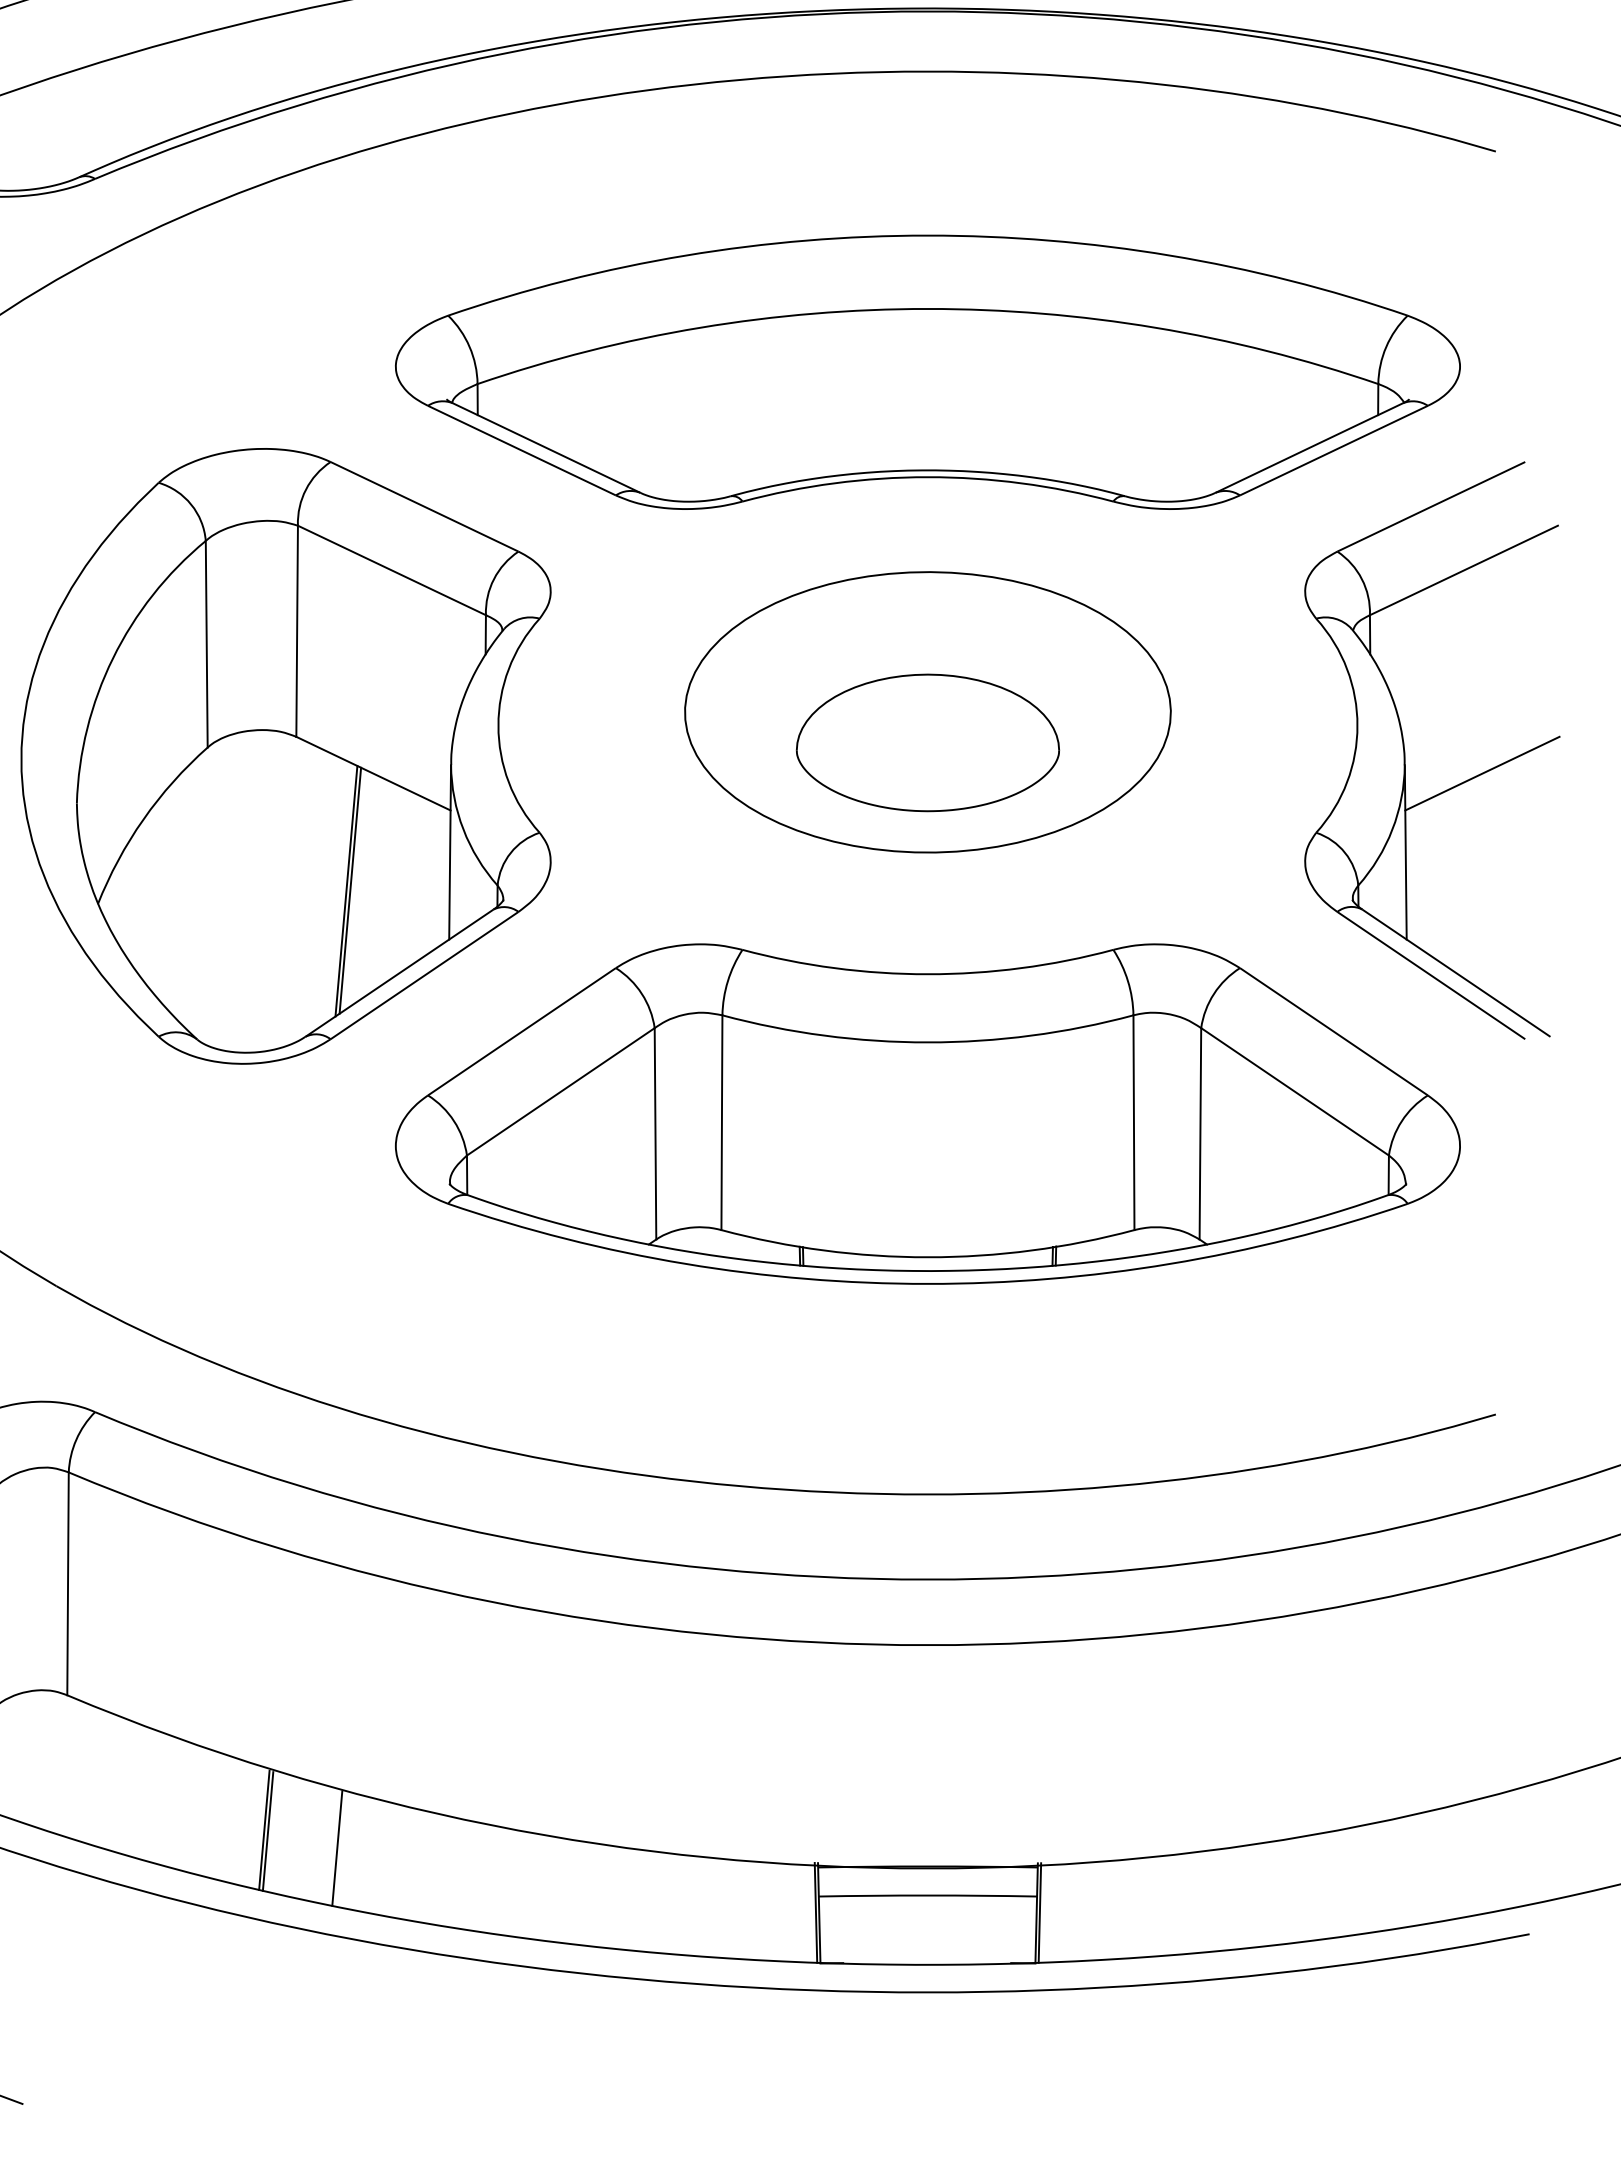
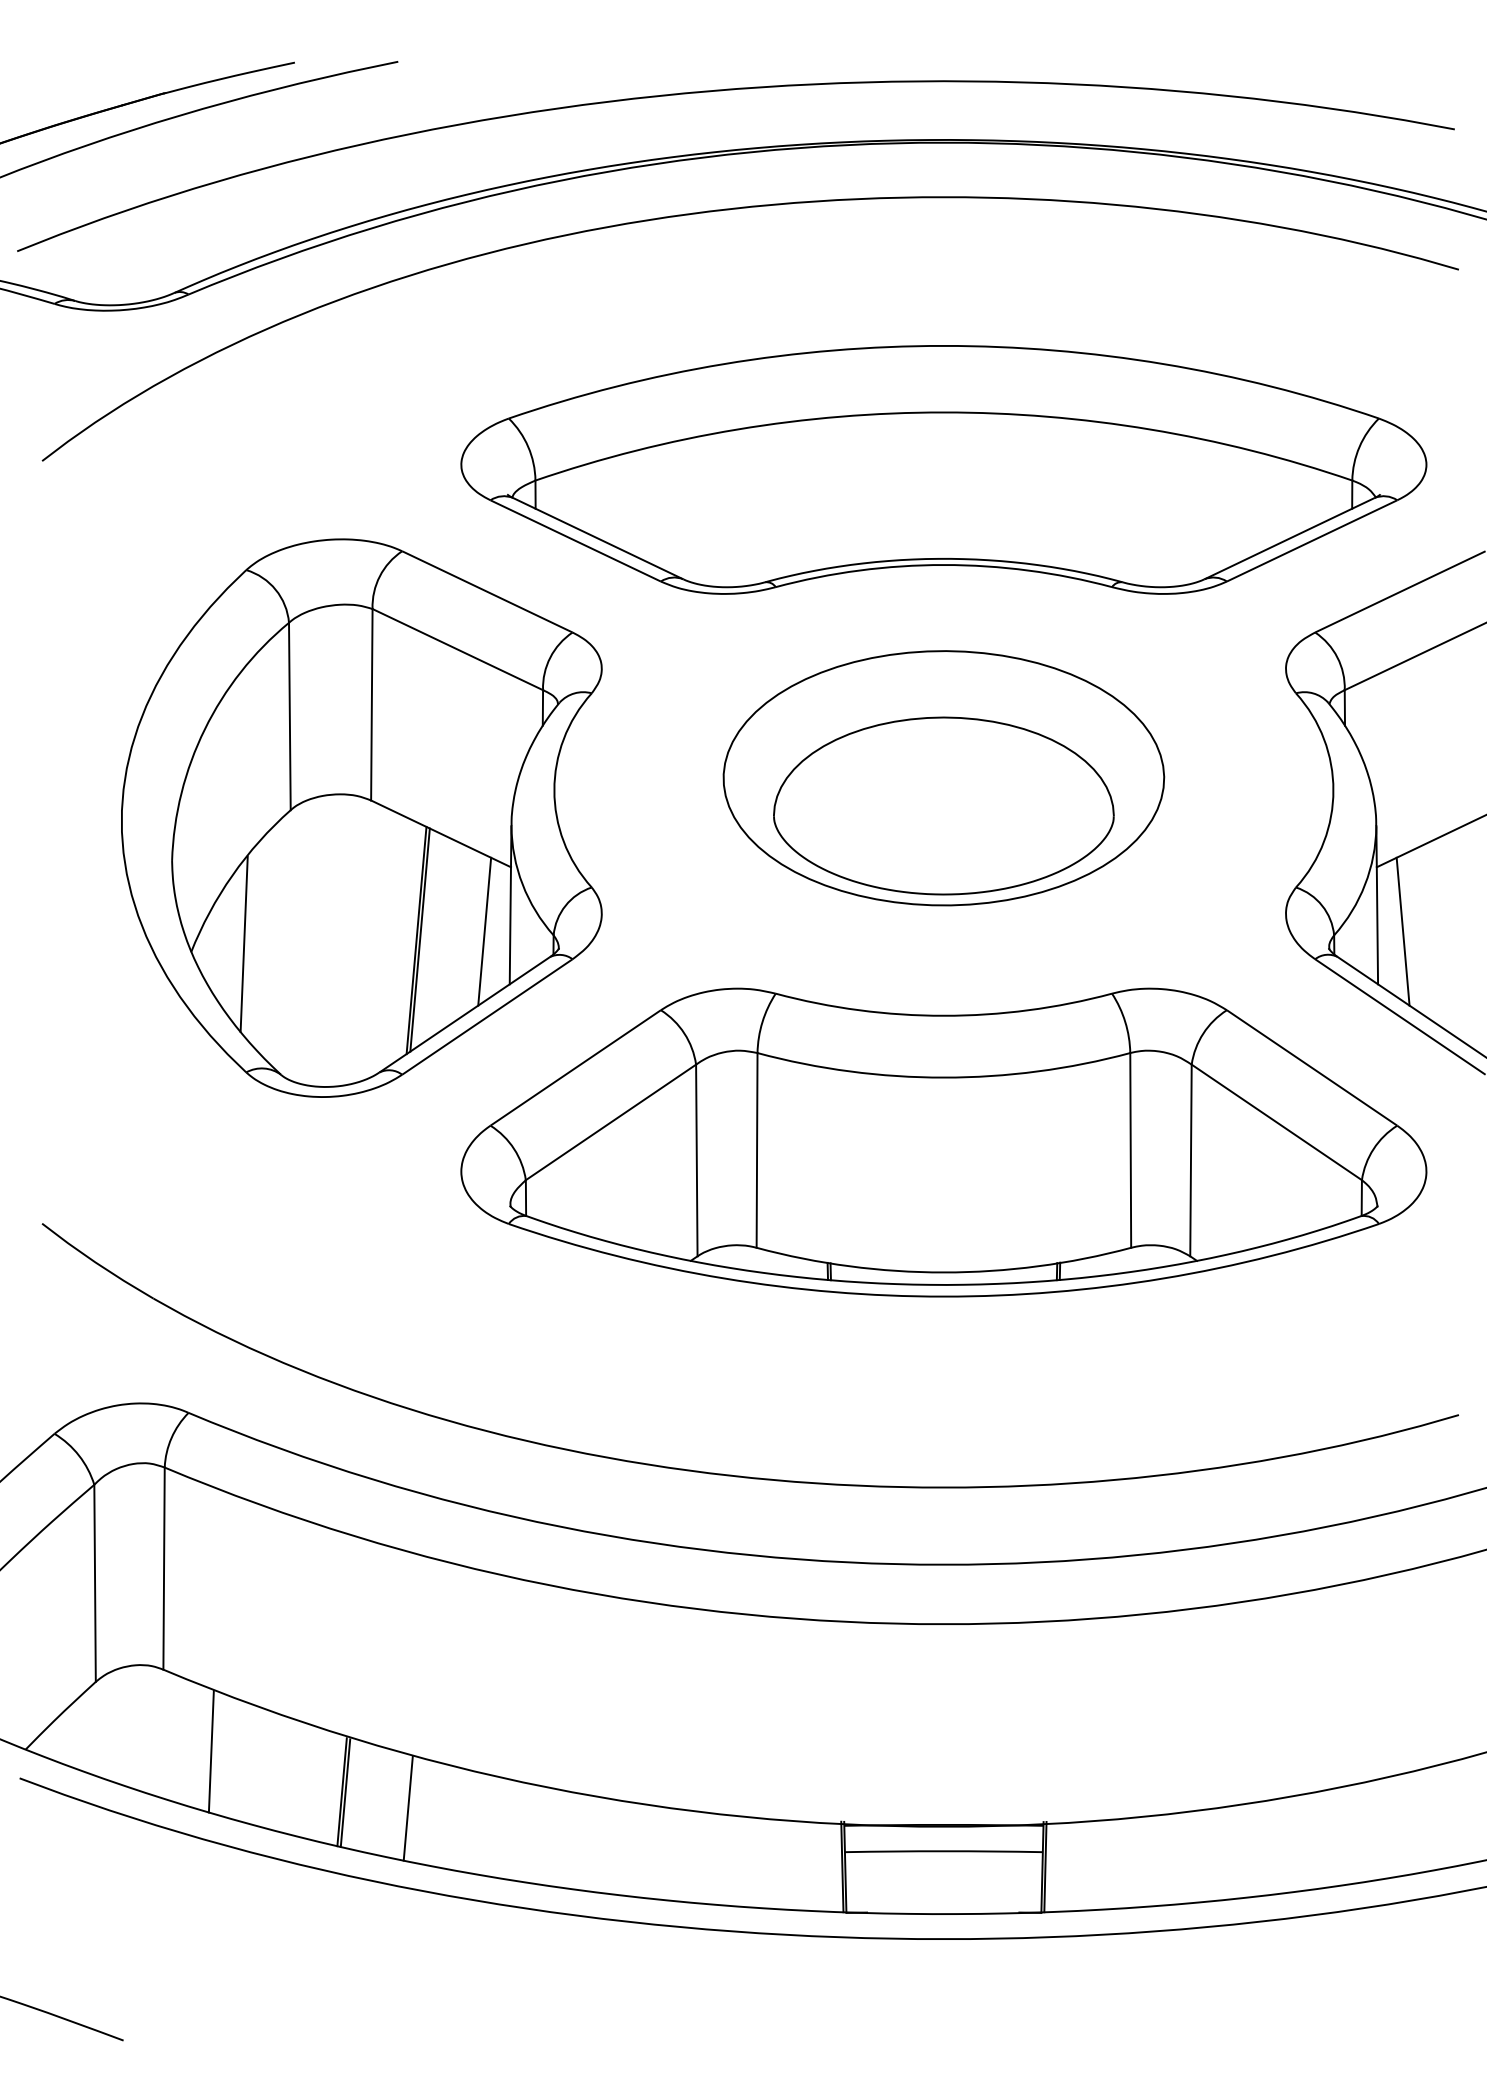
part: (927, 742) -> (943, 805), size x1.43
line: (421, 881) -> (484, 931), added
line: (1433, 881) -> (1402, 931), added
line: (155, 894) -> (243, 943), added
line: (119, 1785) -> (210, 1751), added

